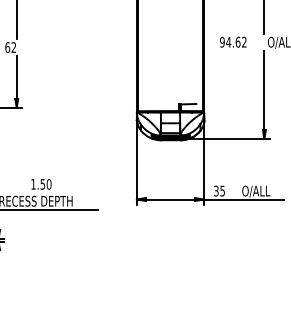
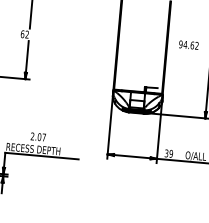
text: (41, 184) -> (38, 137), 1.50 -> 2.07
text: (222, 190) -> (171, 153), 35 -> 39

